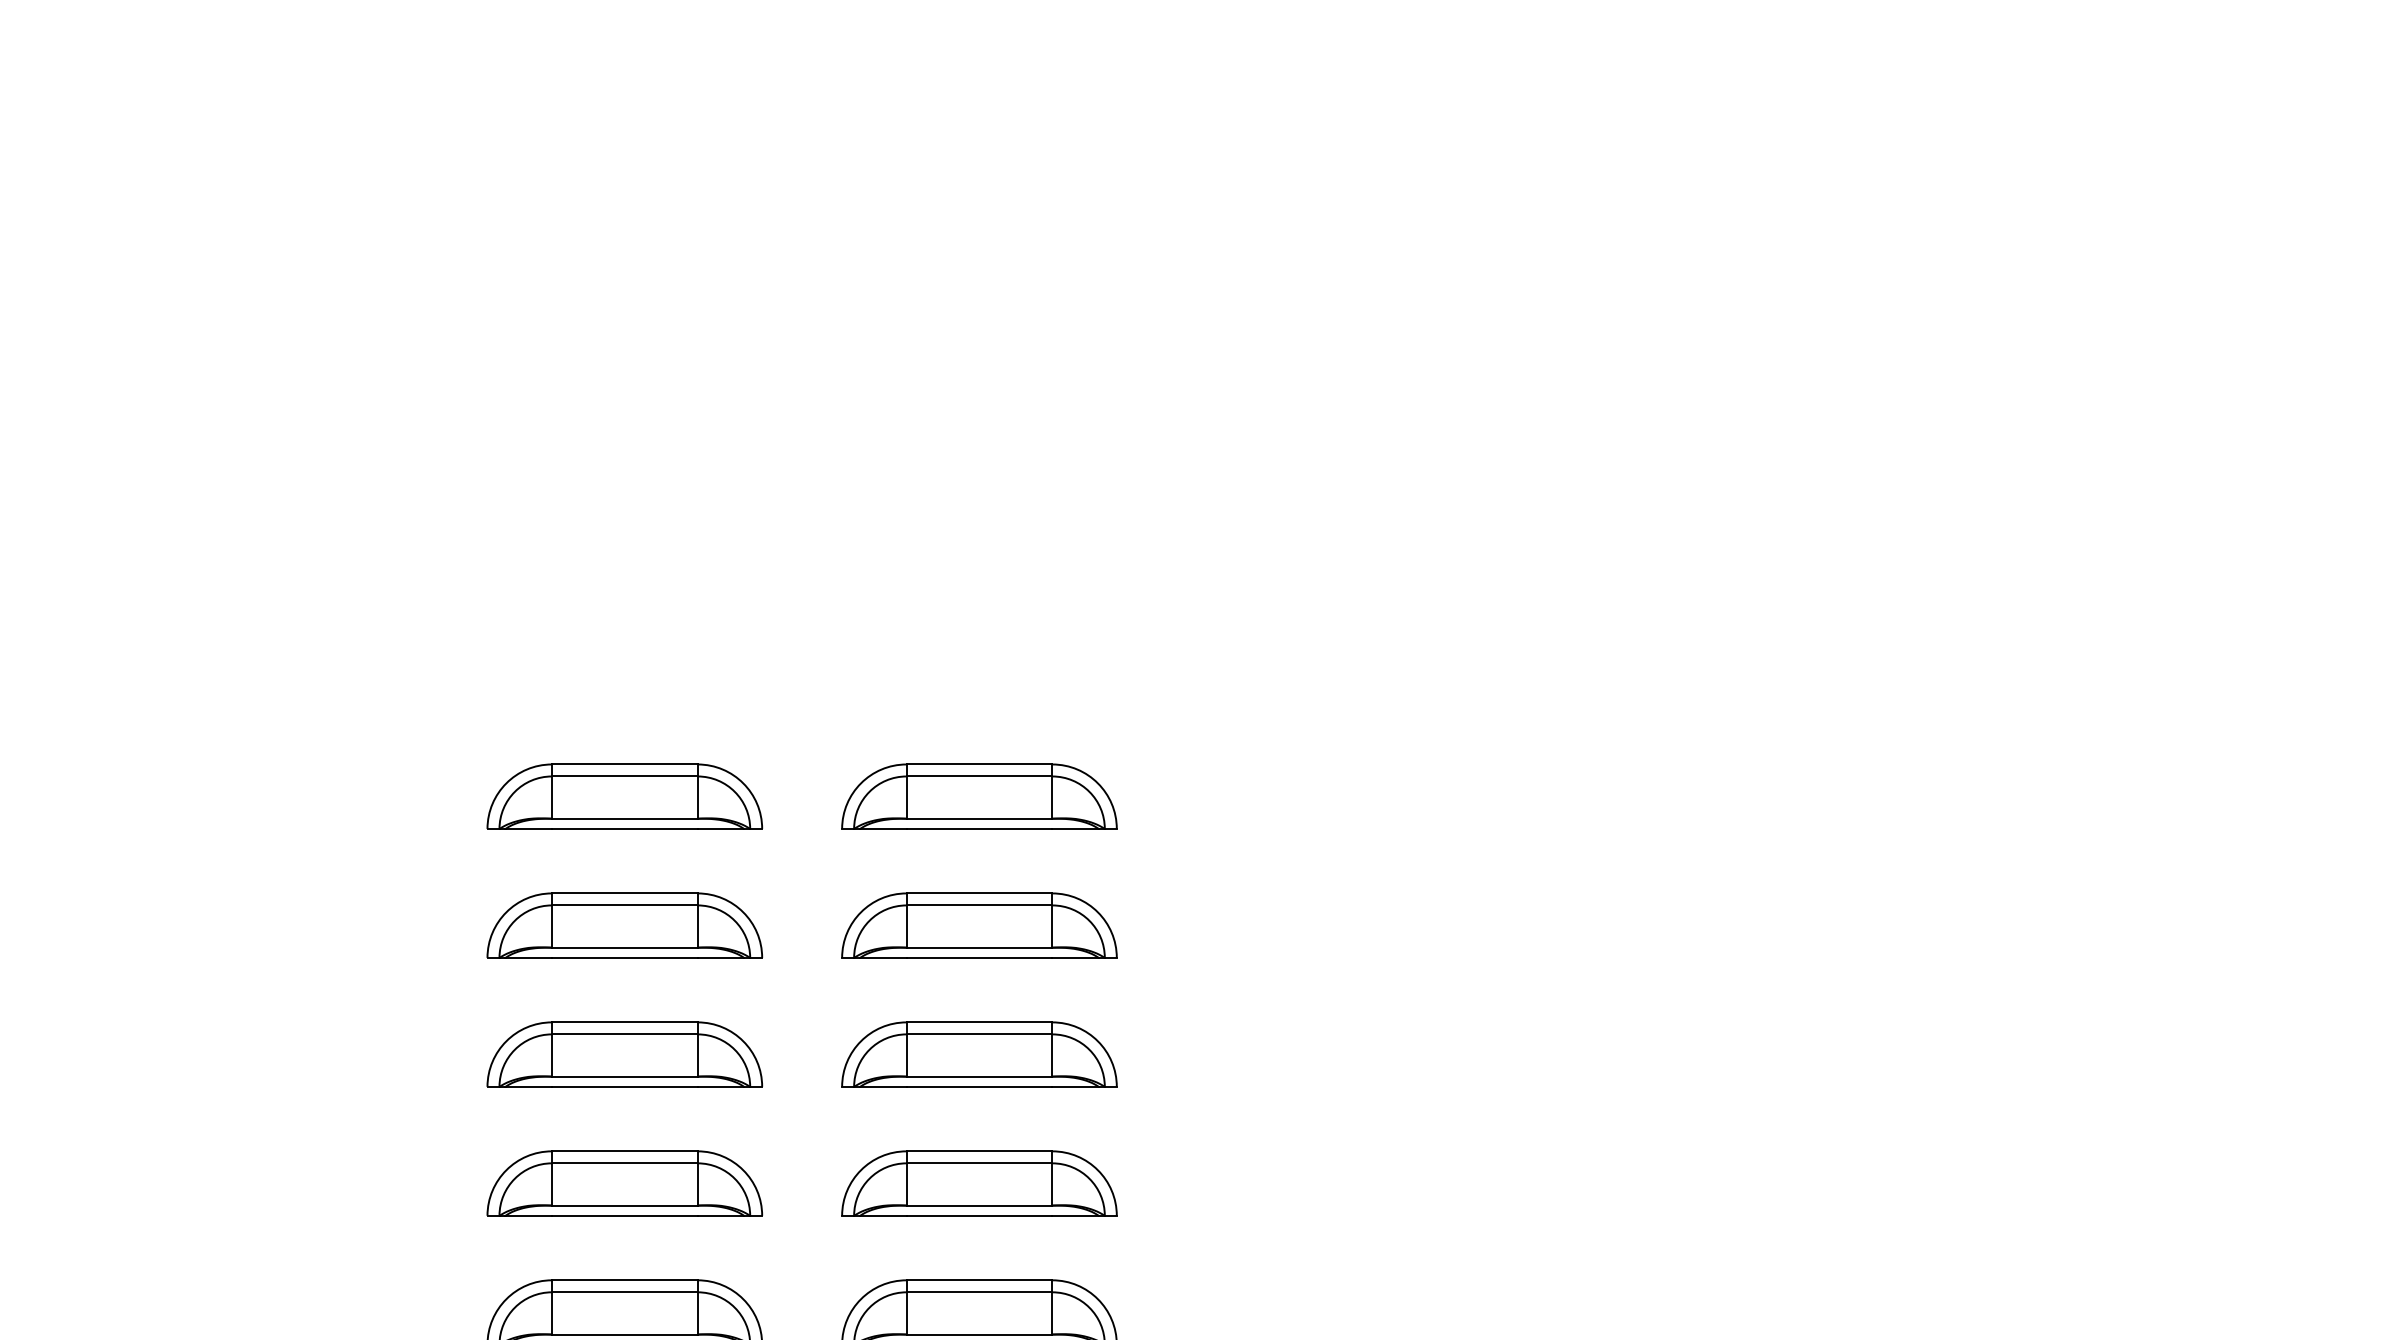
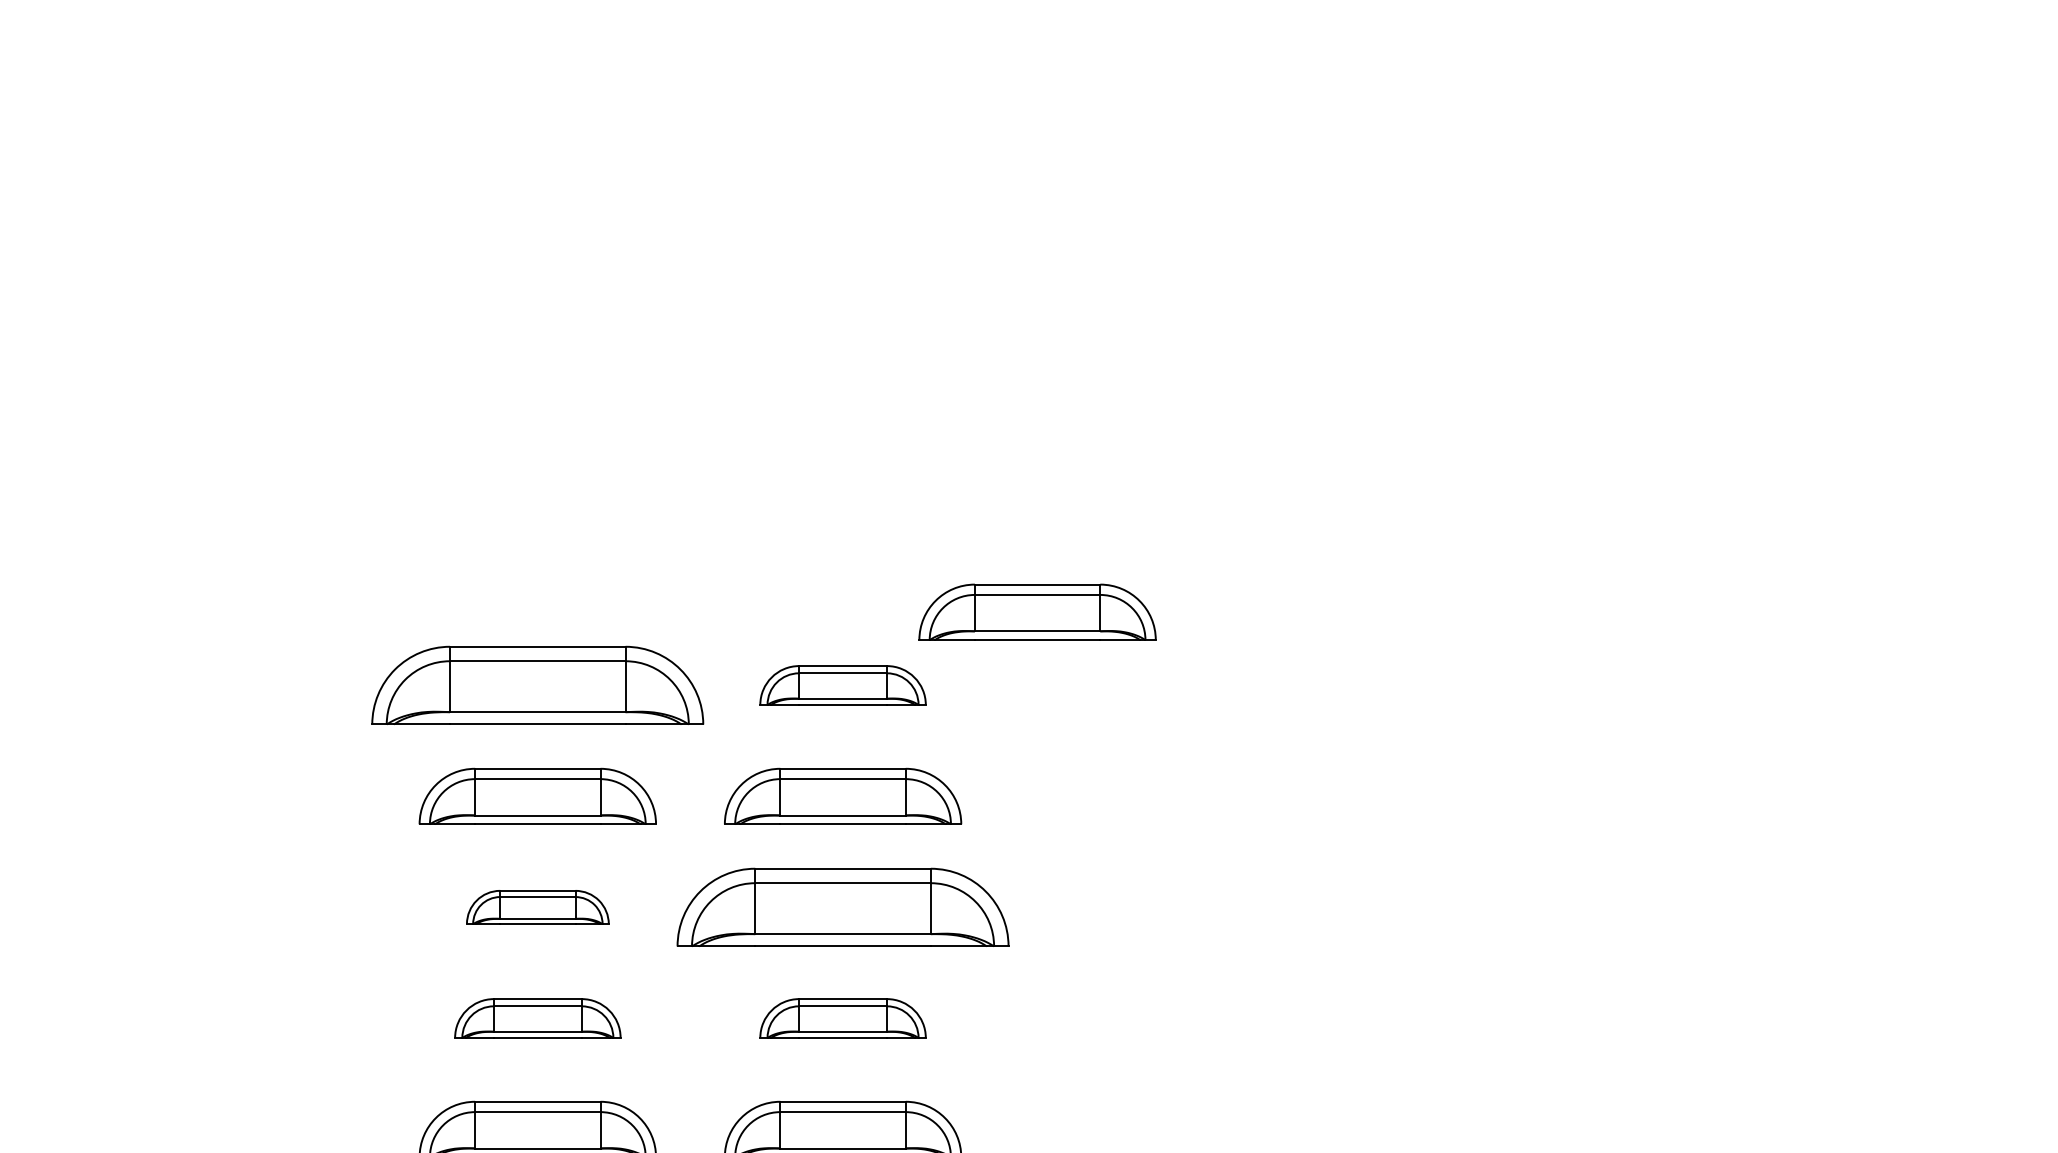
part: (1205, 711) -> (1037, 612), added
part: (624, 796) -> (537, 685), size x1.4
part: (979, 796) -> (843, 685), size x0.7
part: (624, 1054) -> (537, 907), size x0.6
part: (979, 1054) -> (843, 907), size x1.4
part: (624, 1183) -> (537, 1018), size x0.7
part: (979, 1183) -> (843, 1018), size x0.7

